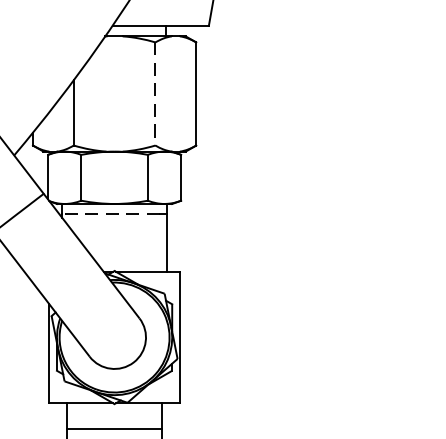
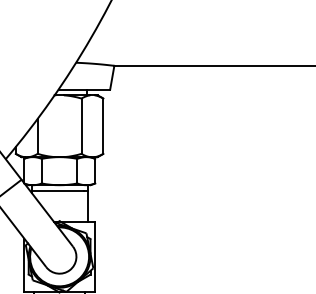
line: (155, 94) -> (81, 126), dashed -> solid
line: (110, 213) -> (57, 190), dashed -> solid

